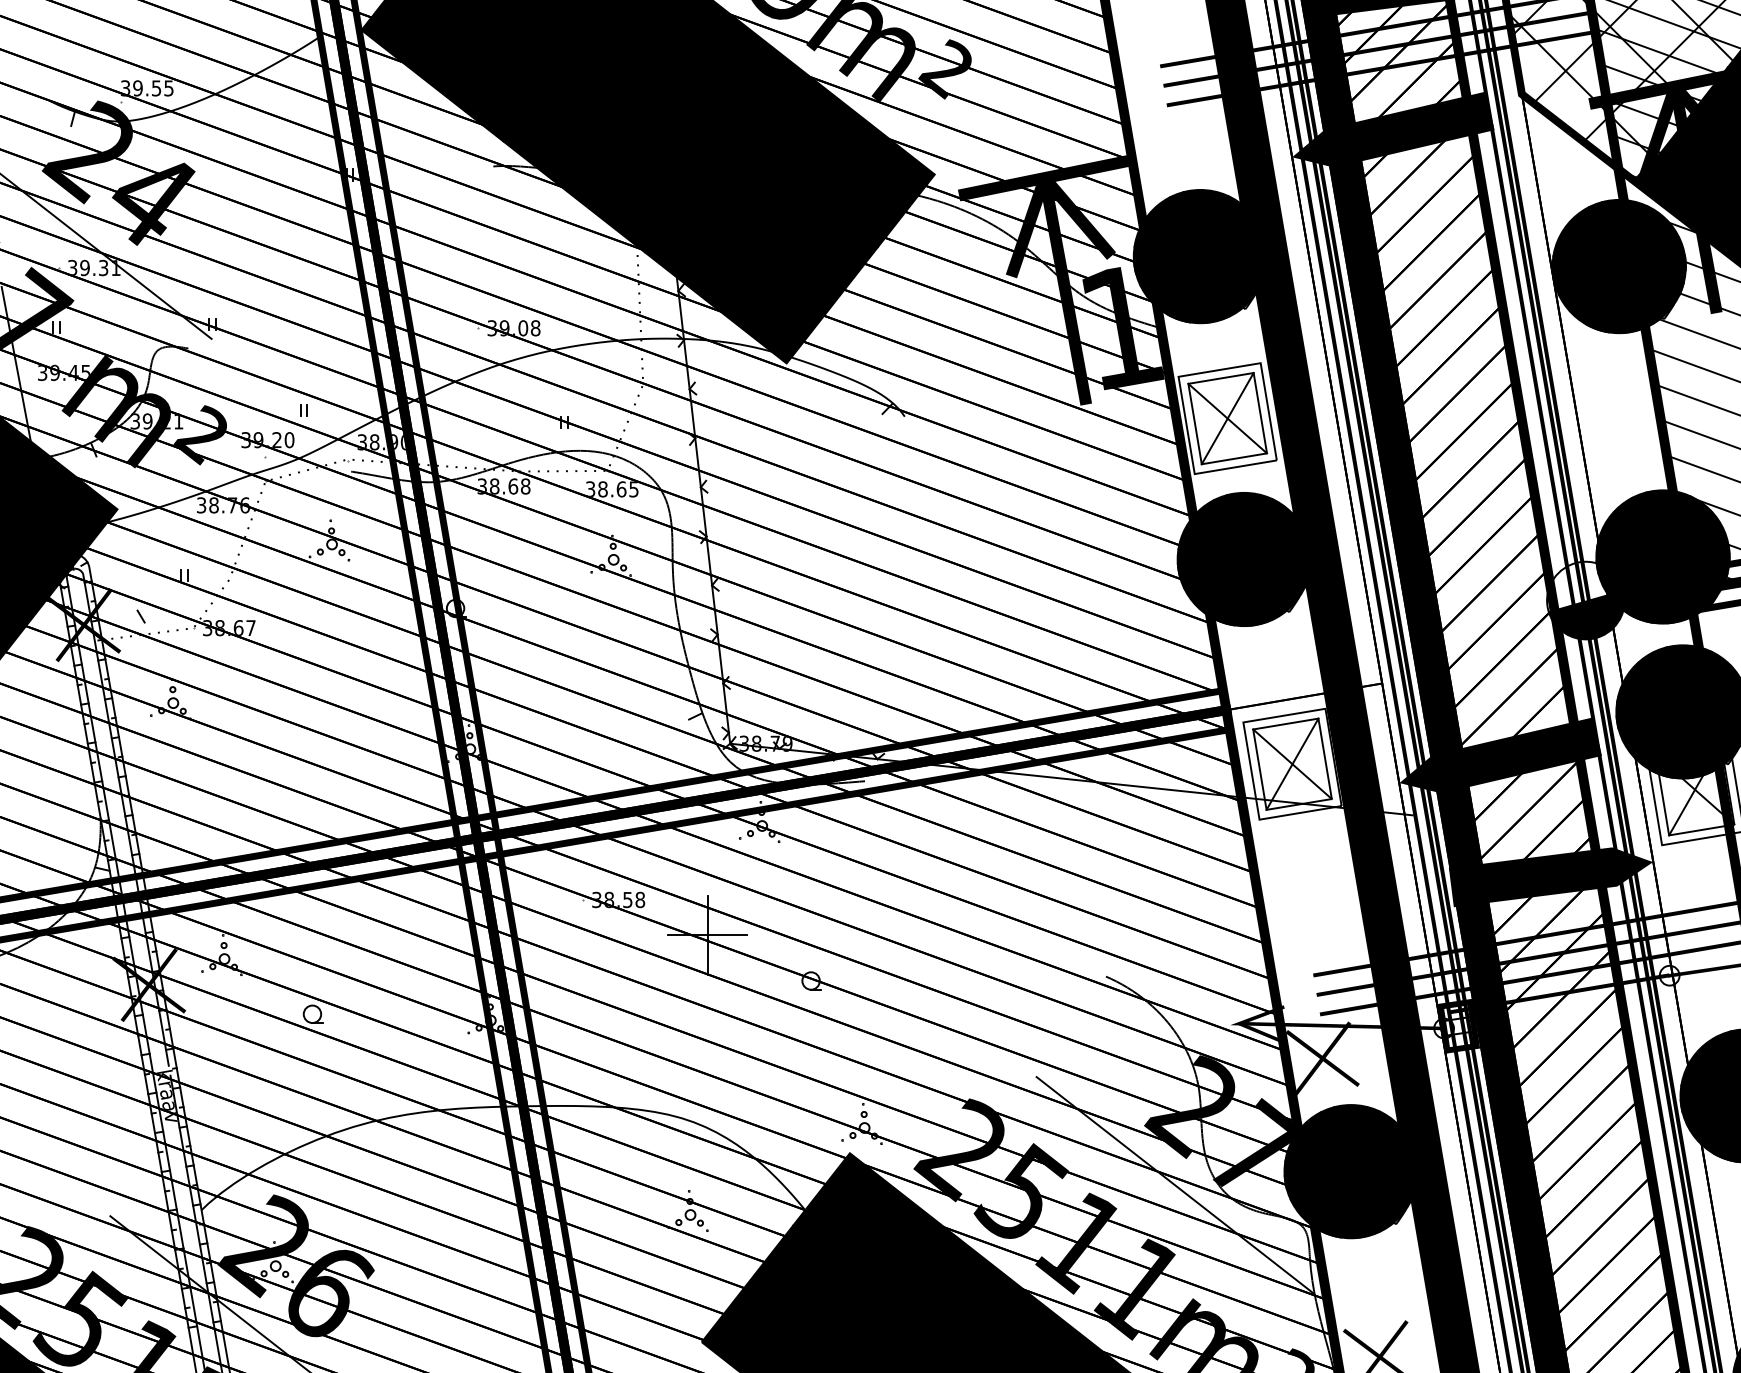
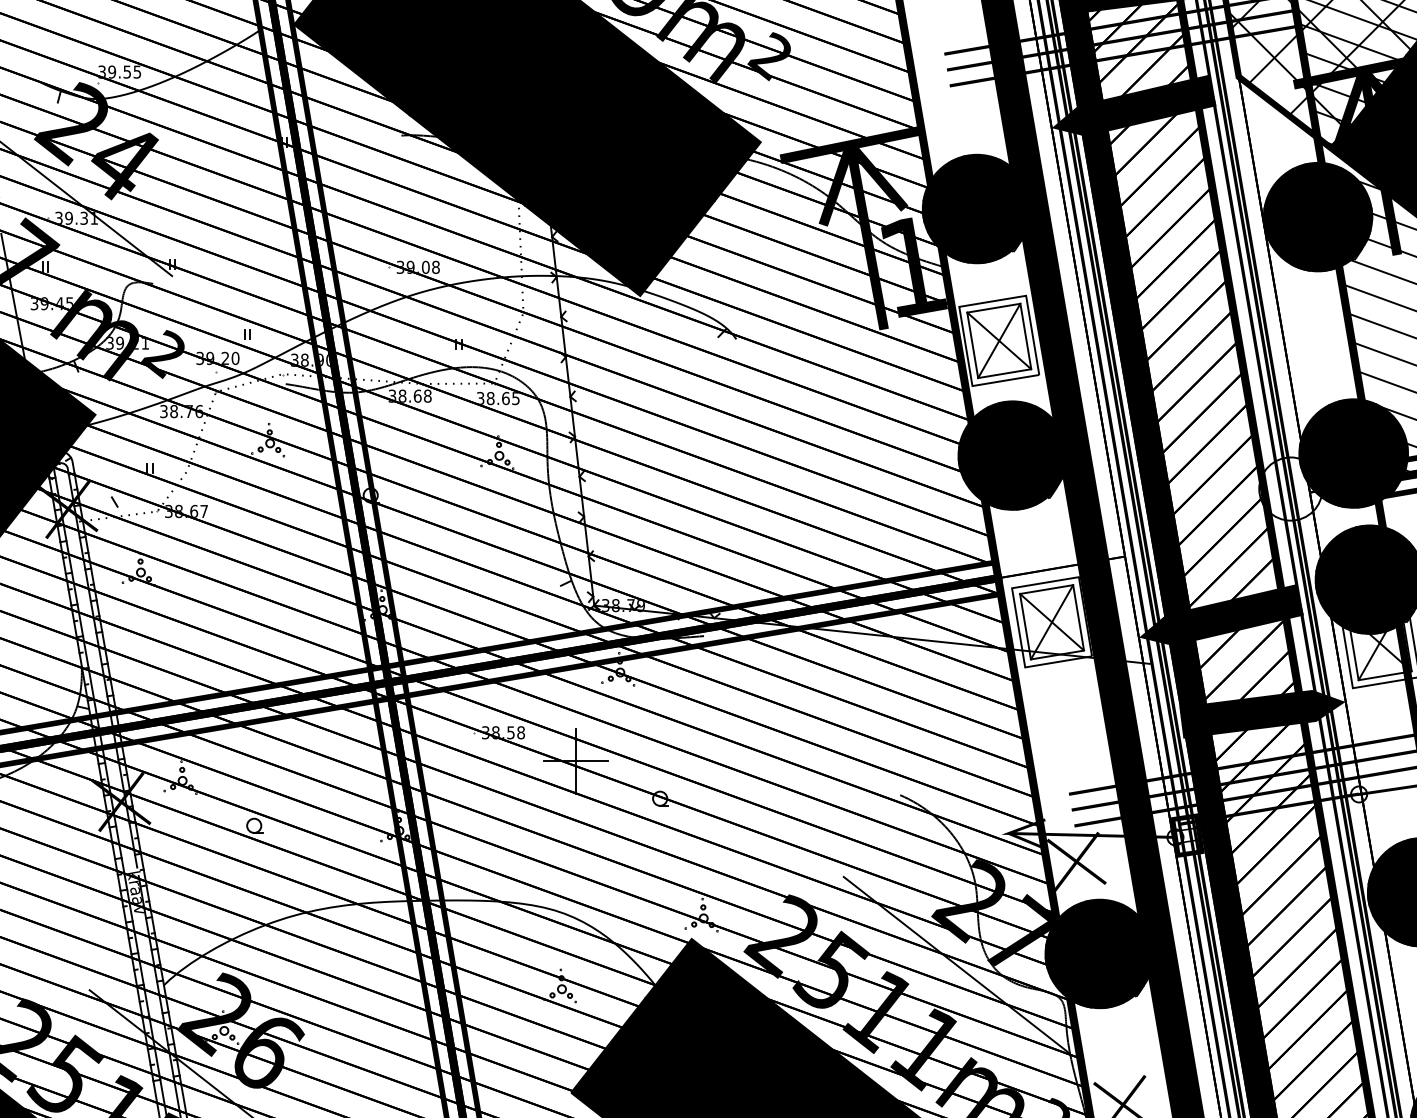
fill: (1586, 614) -> (1291, 500), removed

